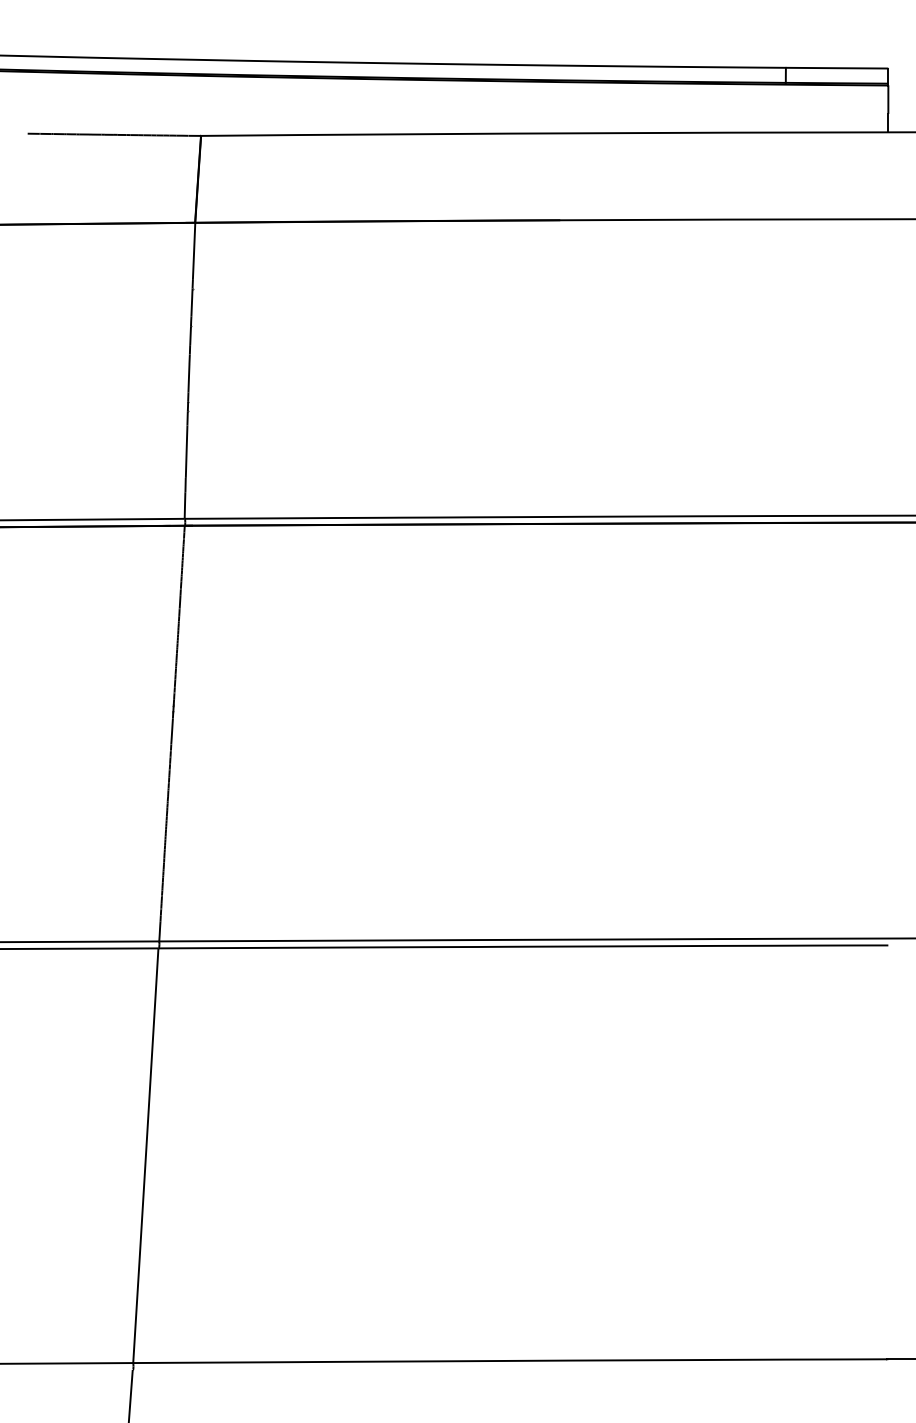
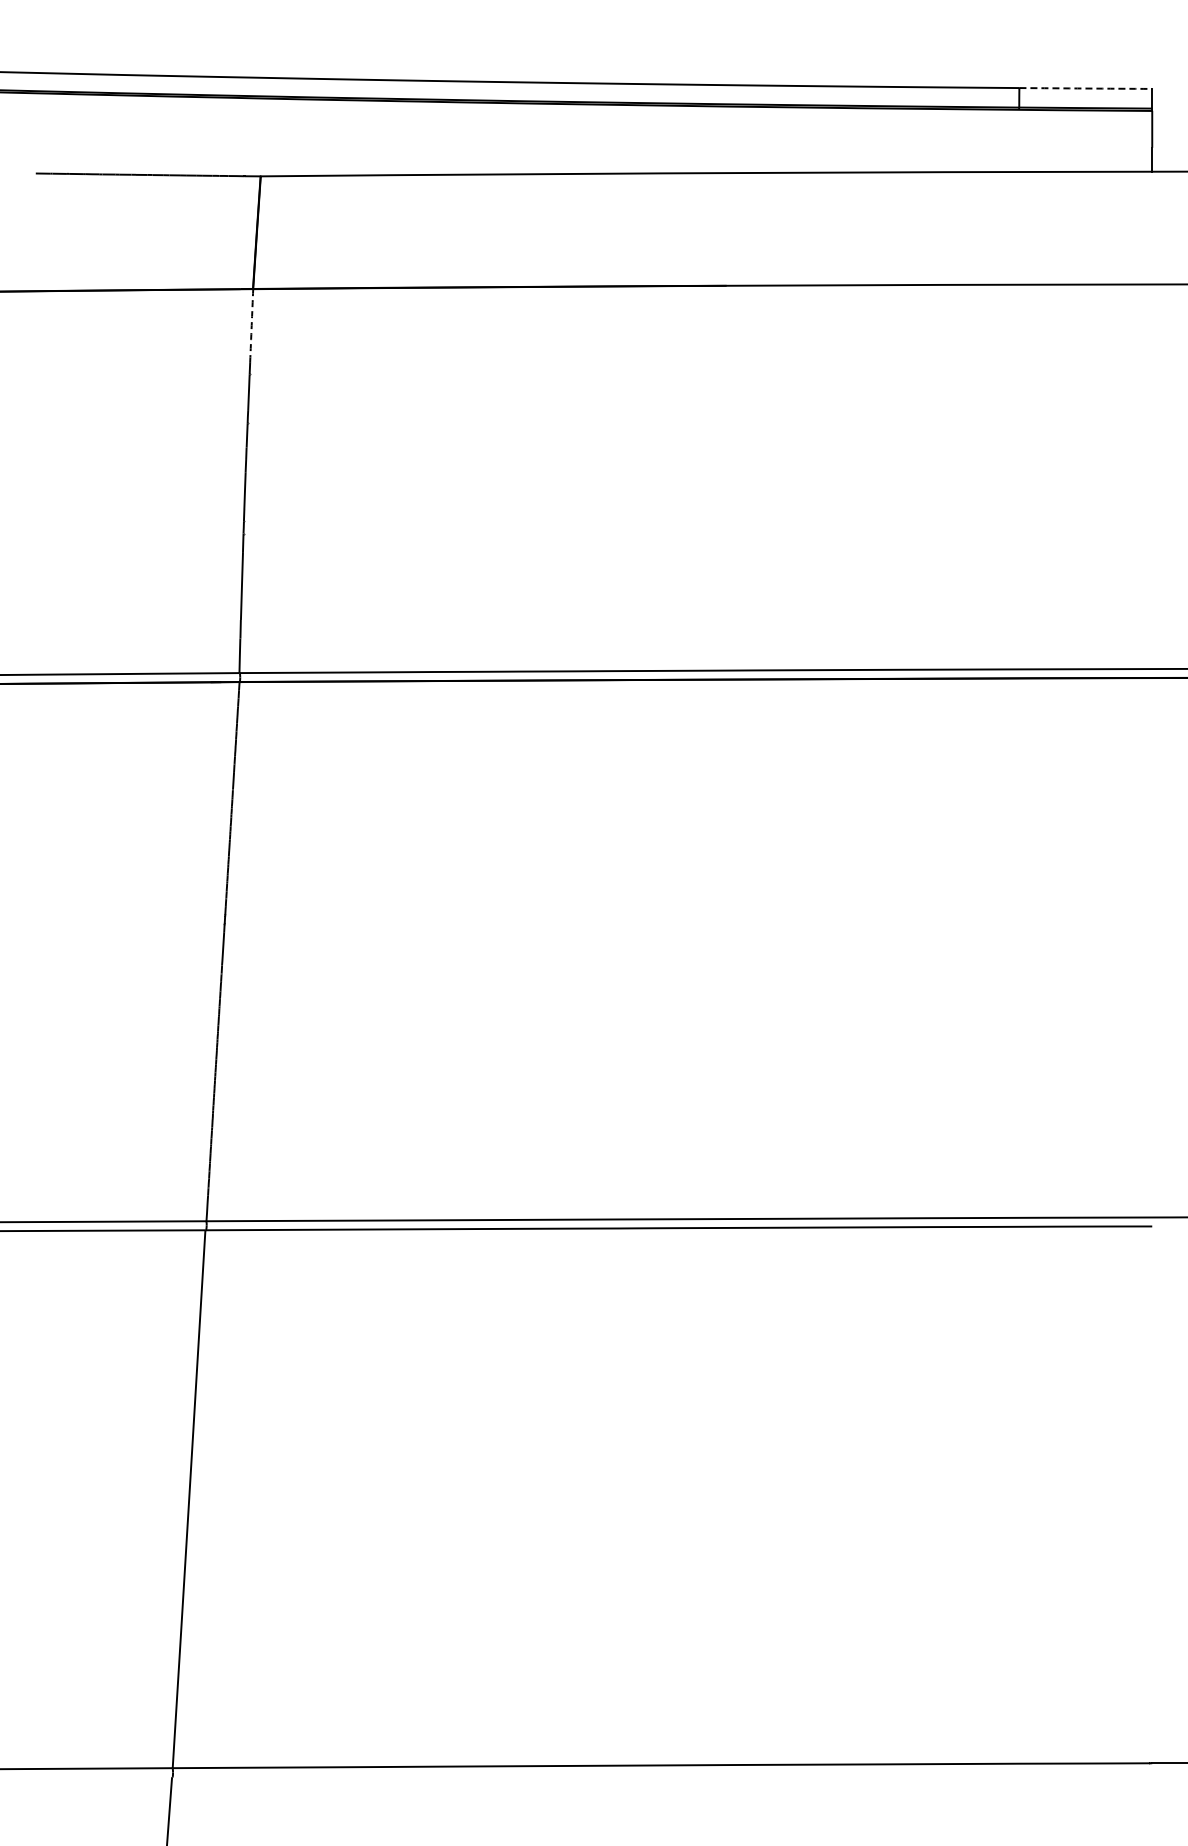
arc: (836, 68) -> (1085, 88), solid -> dashed
arc: (193, 250) -> (251, 325), solid -> dashed

